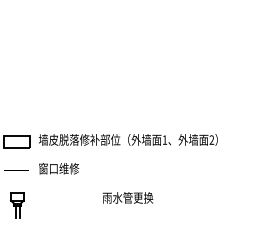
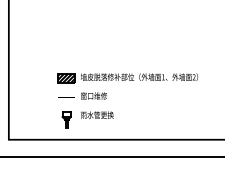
hatch: (16, 141) -> (66, 78), added
text: (126, 196) -> (96, 114), moved

